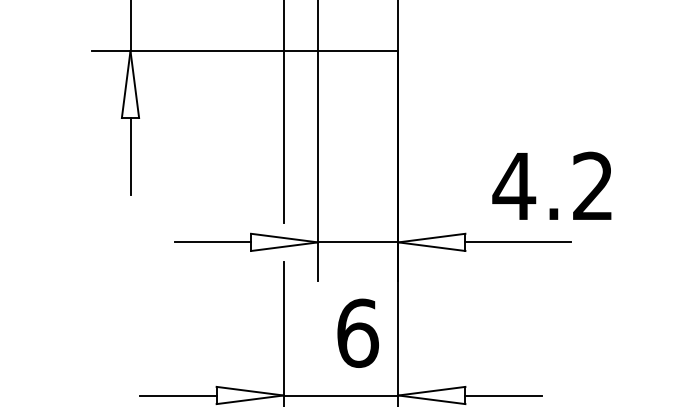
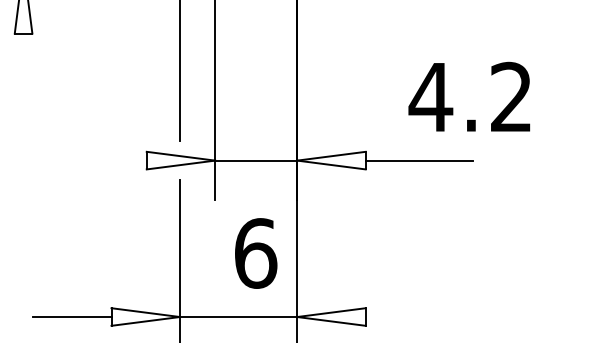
line: (130, 156) -> (23, 72), removed
text: (551, 185) -> (468, 96), moved
line: (212, 242) -> (107, 160), removed
line: (503, 395) -> (404, 317), removed

